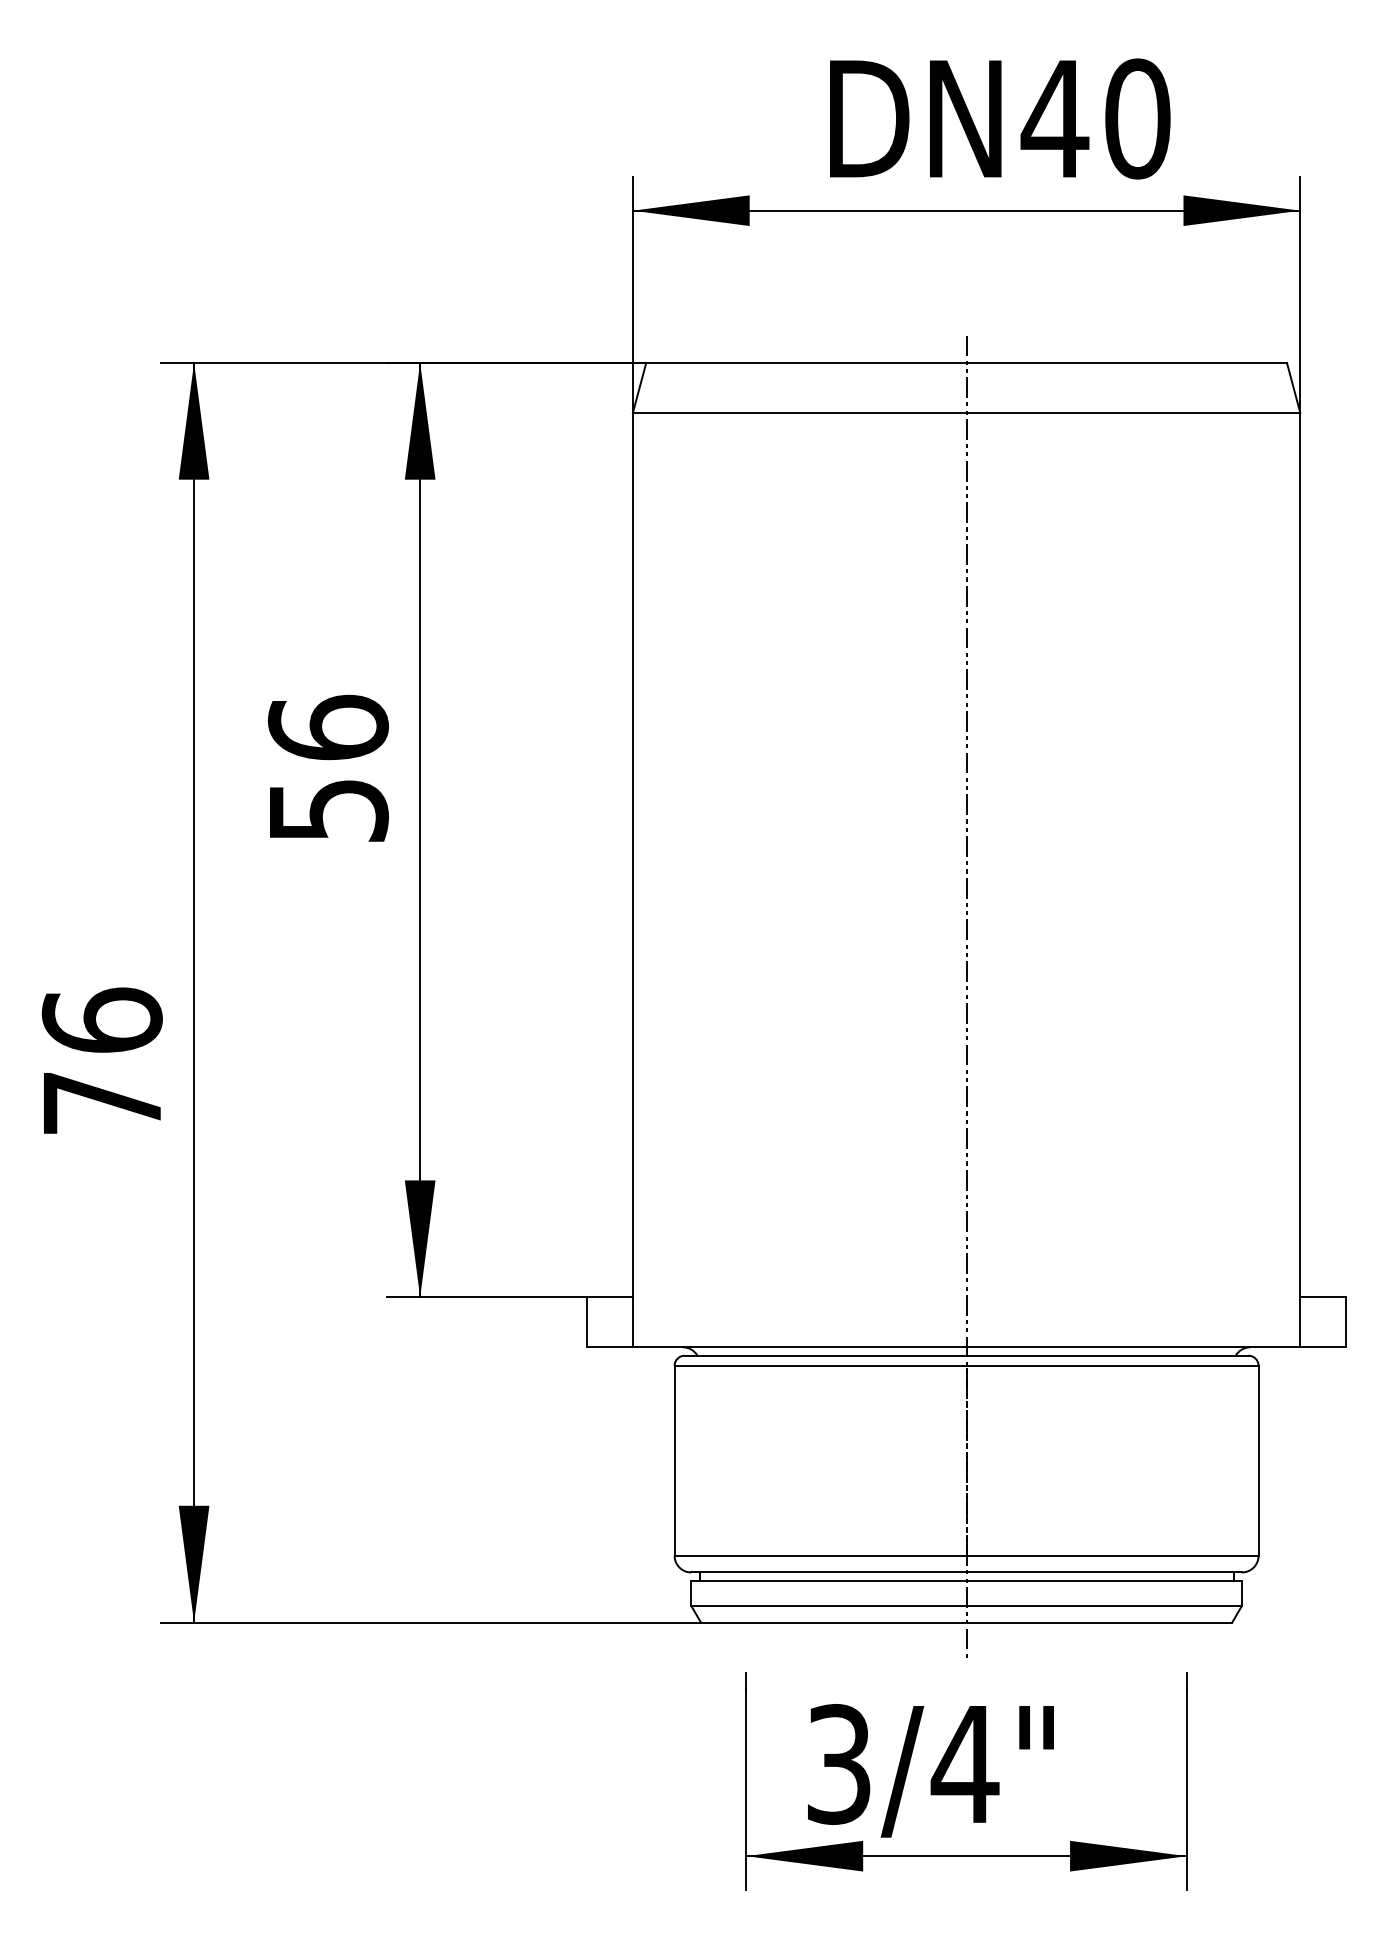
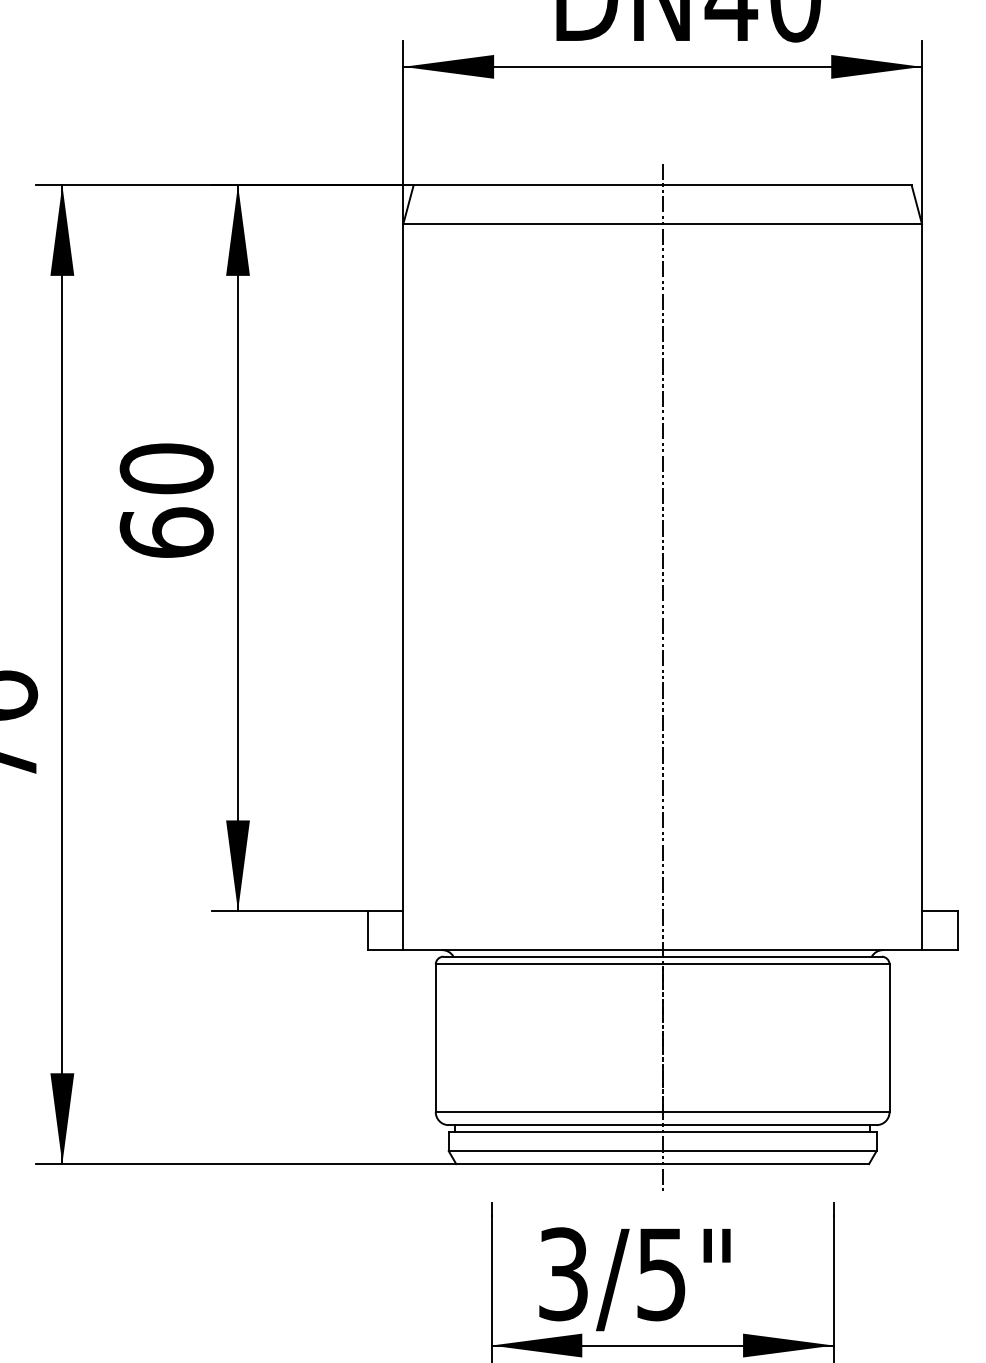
text: (327, 768) -> (166, 500), 56 -> 60
text: (964, 1765) -> (661, 1275), 3/4" -> 3/5"

